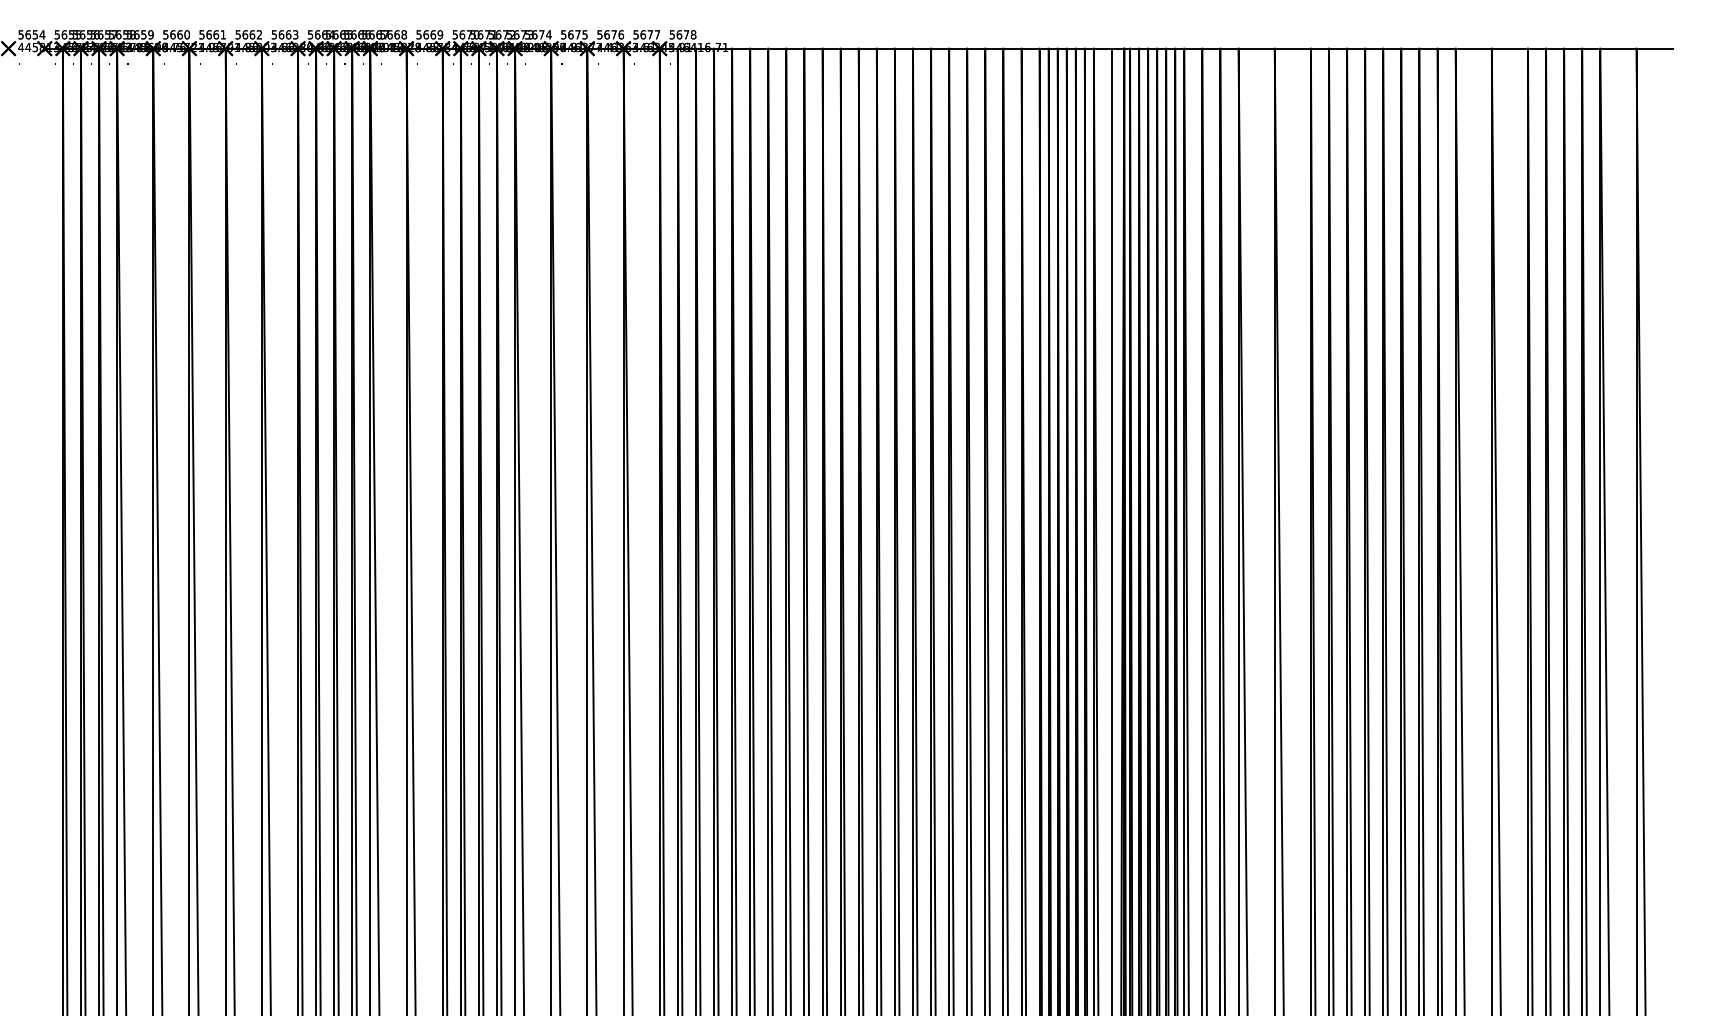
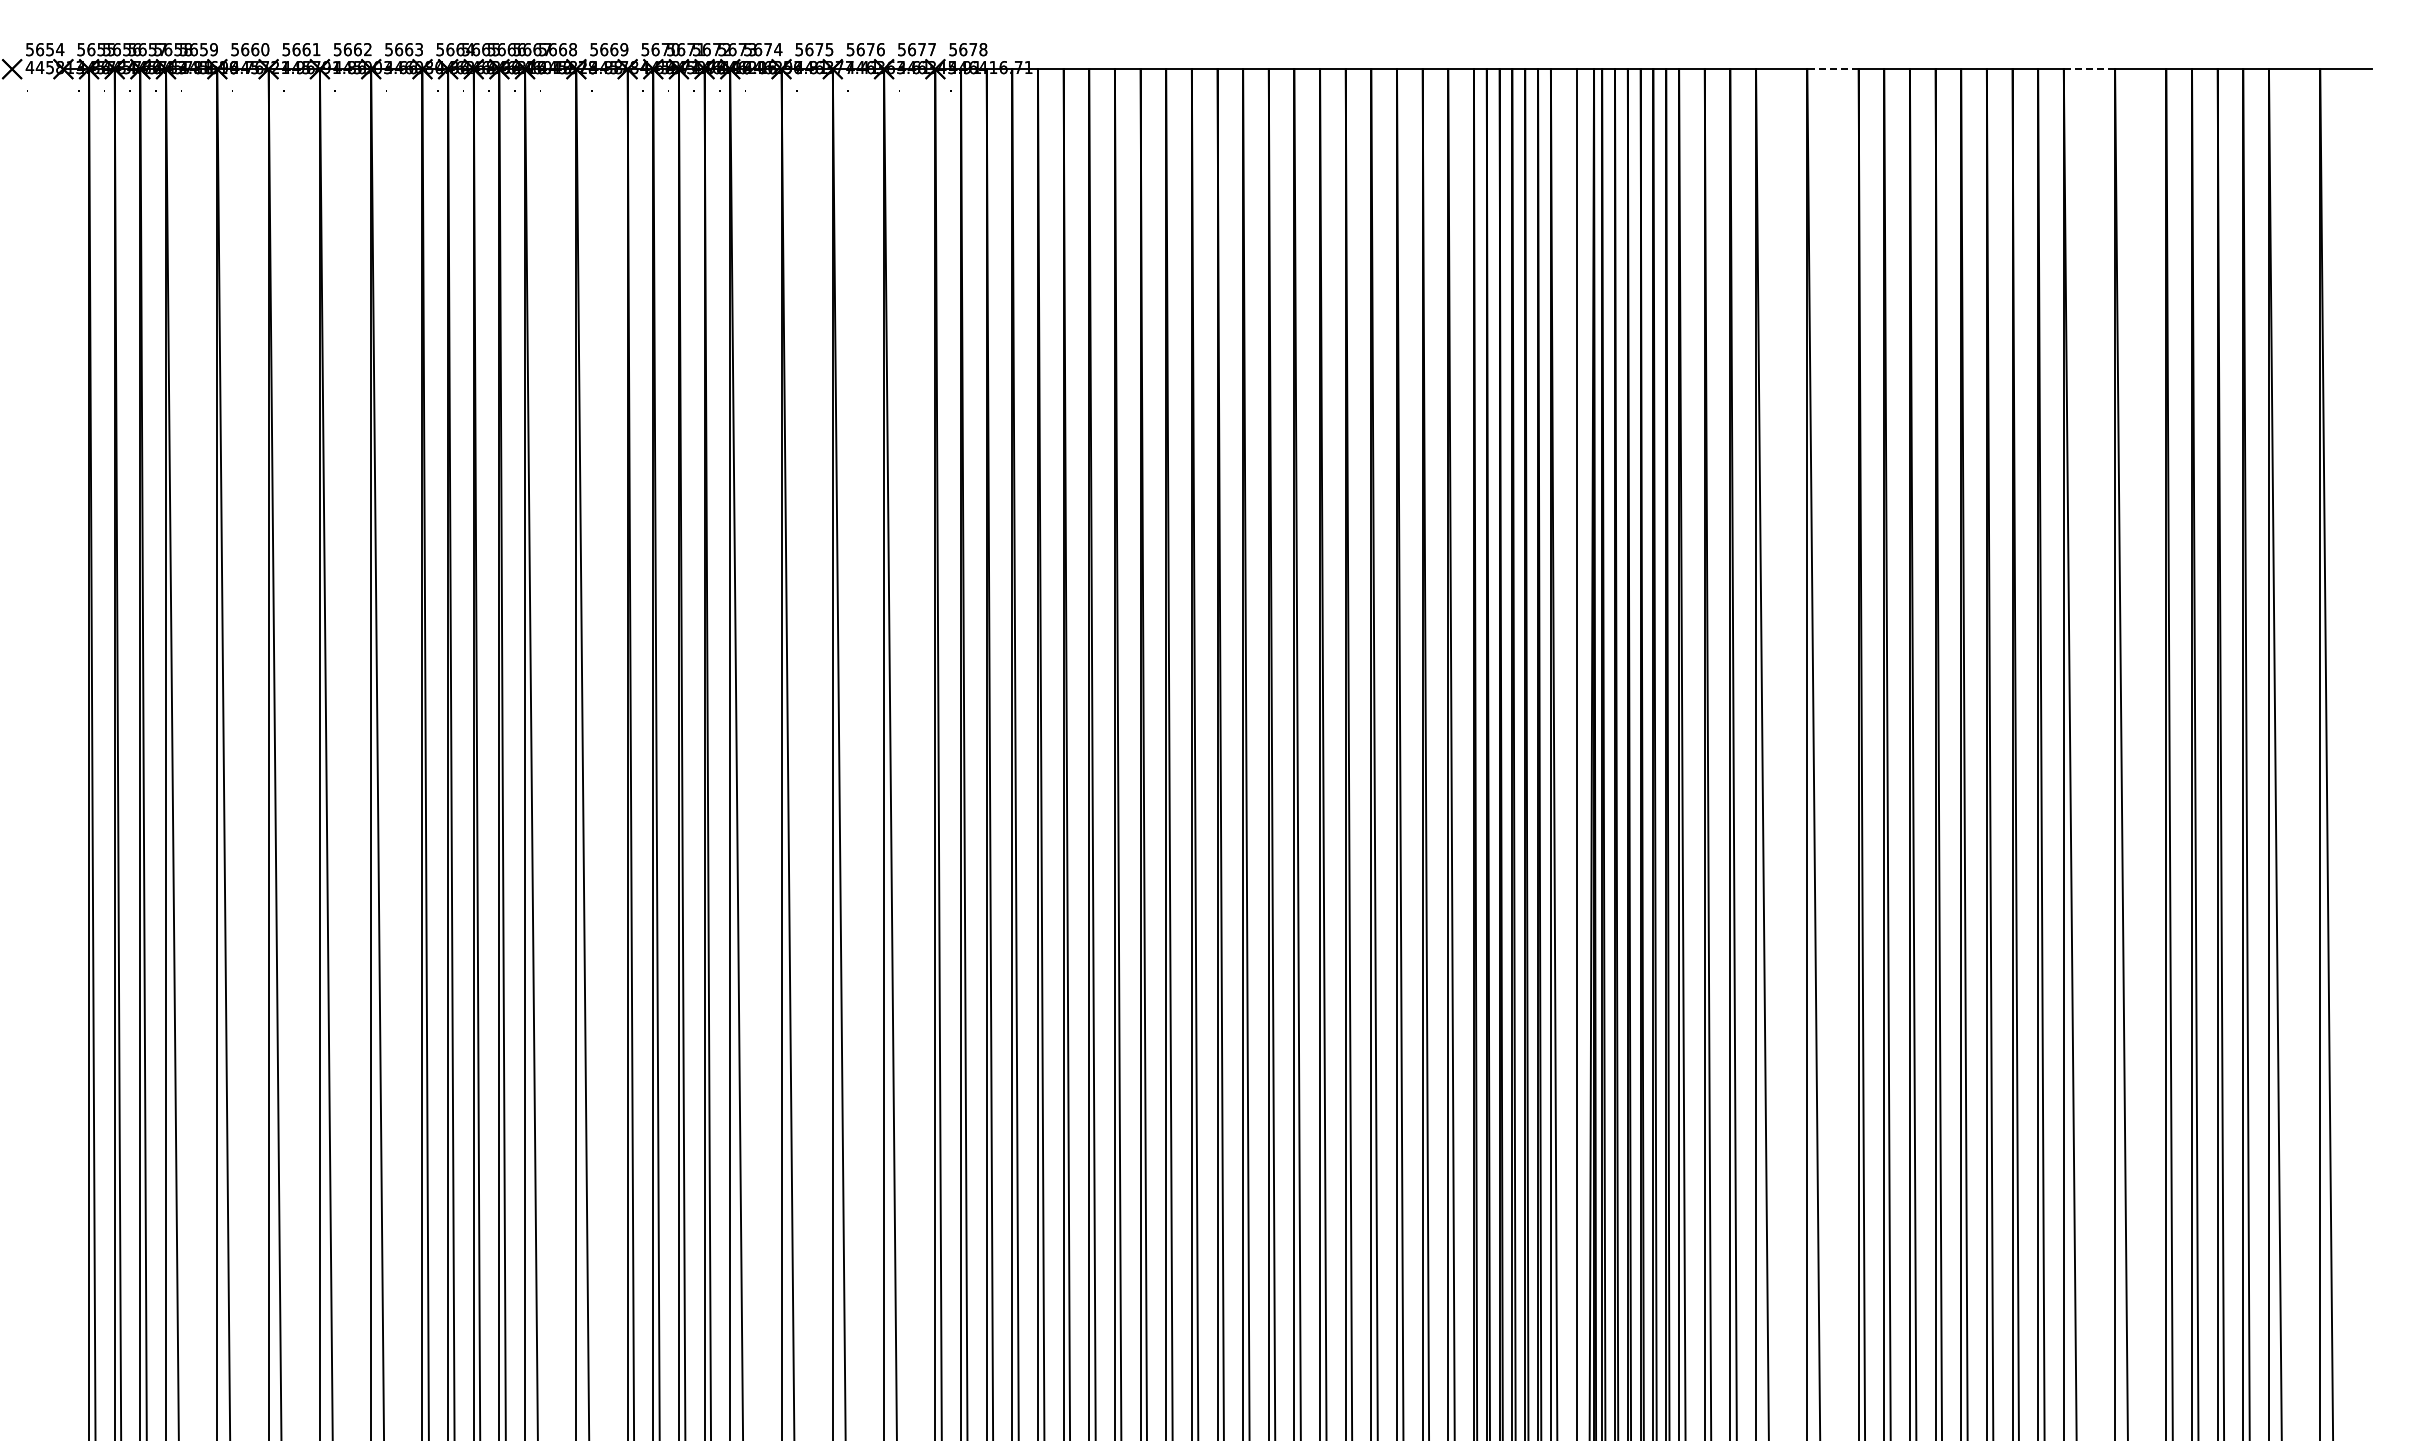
line: (1292, 48) -> (1832, 69), solid -> dashed
line: (1473, 48) -> (2089, 69), solid -> dashed

